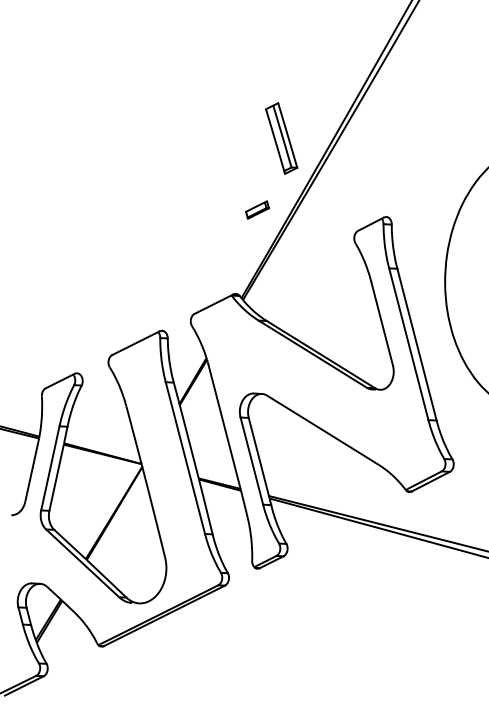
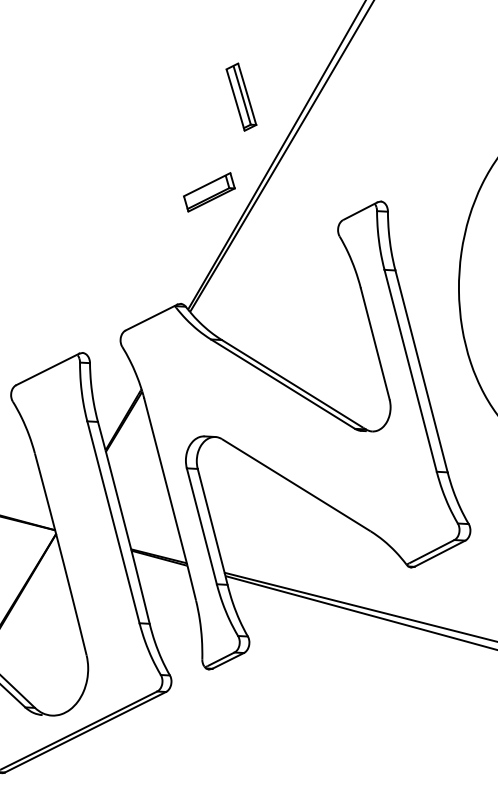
part: (281, 138) -> (241, 97), size x0.71
part: (257, 209) -> (209, 191), size x1.67

